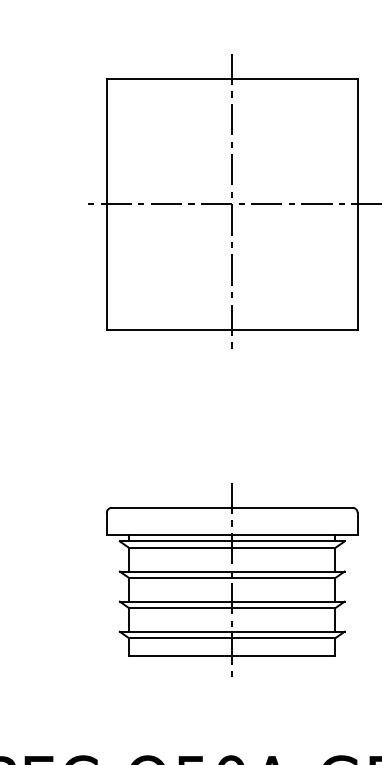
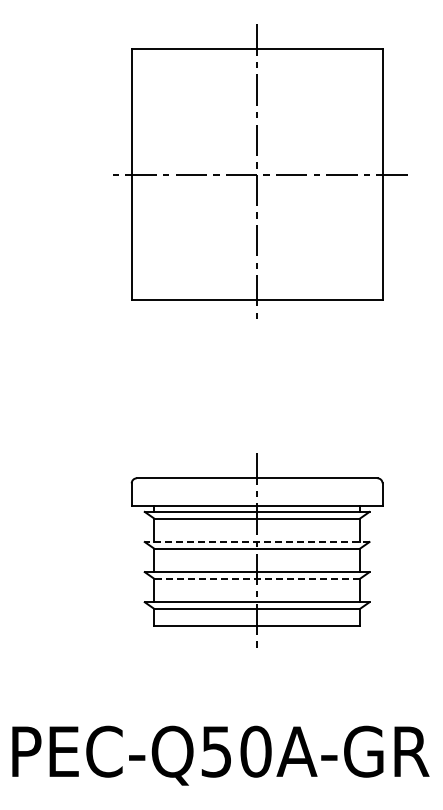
line: (231, 572) -> (256, 542), solid -> dashed
line: (232, 608) -> (257, 578), solid -> dashed

